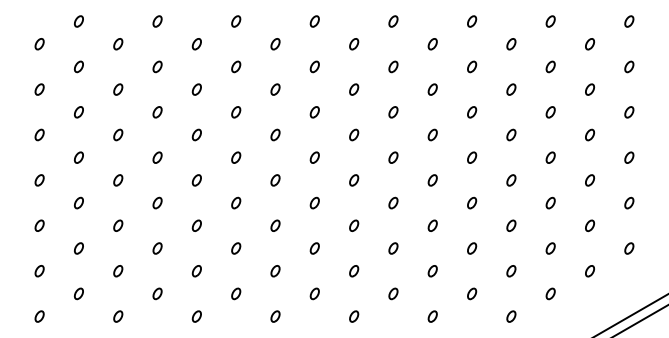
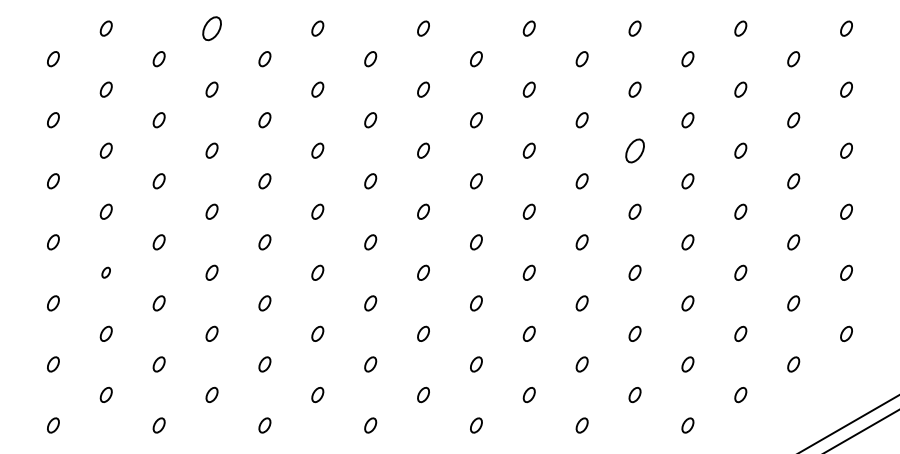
part: (157, 21) -> (211, 28), size x1.6
part: (471, 112) -> (634, 150), size x1.6
part: (78, 202) -> (105, 272), size x0.7

